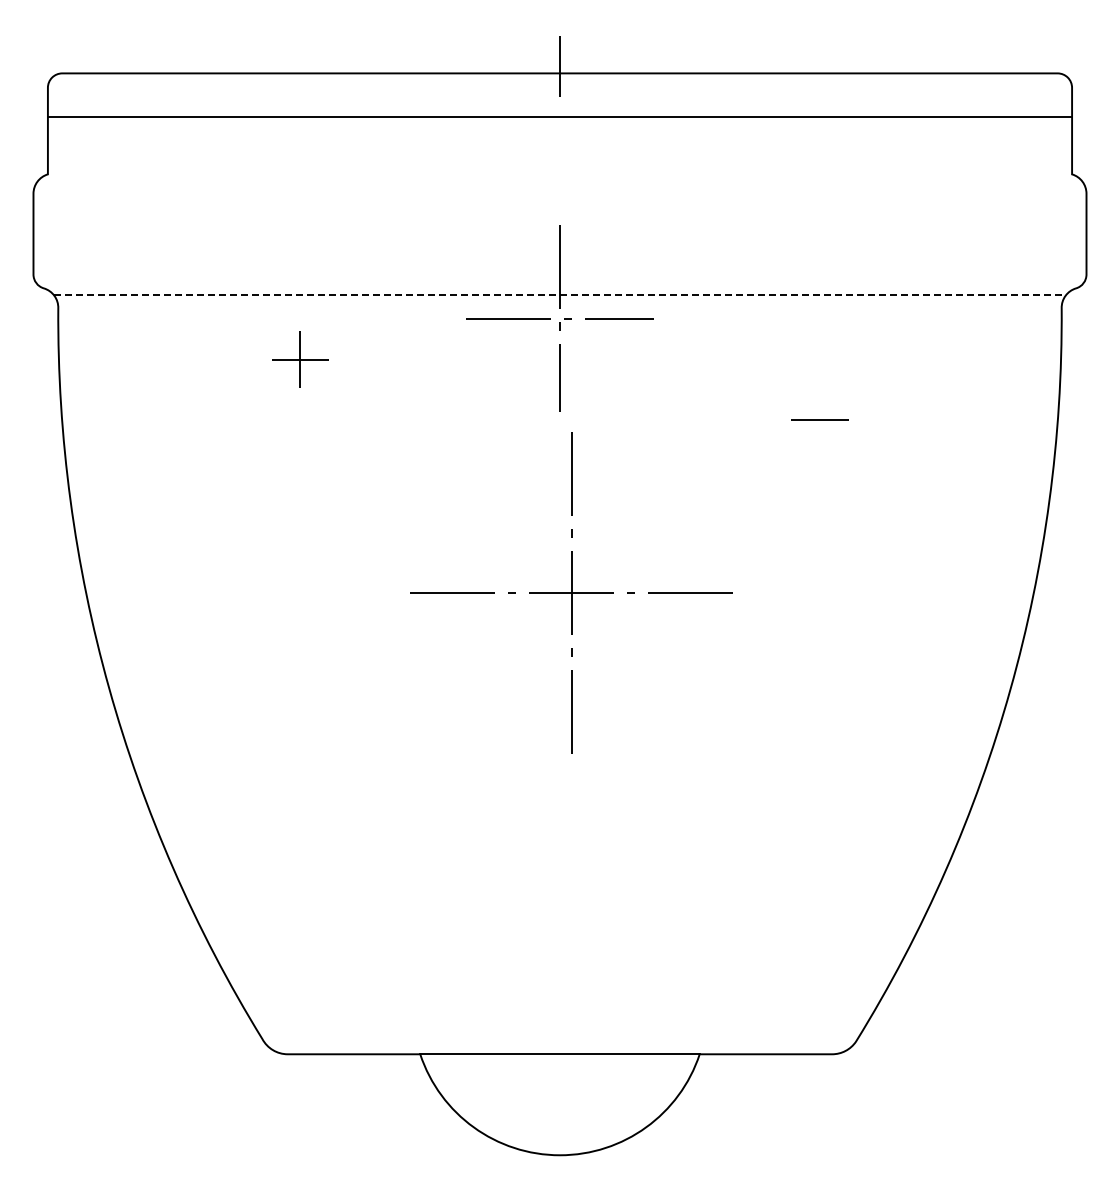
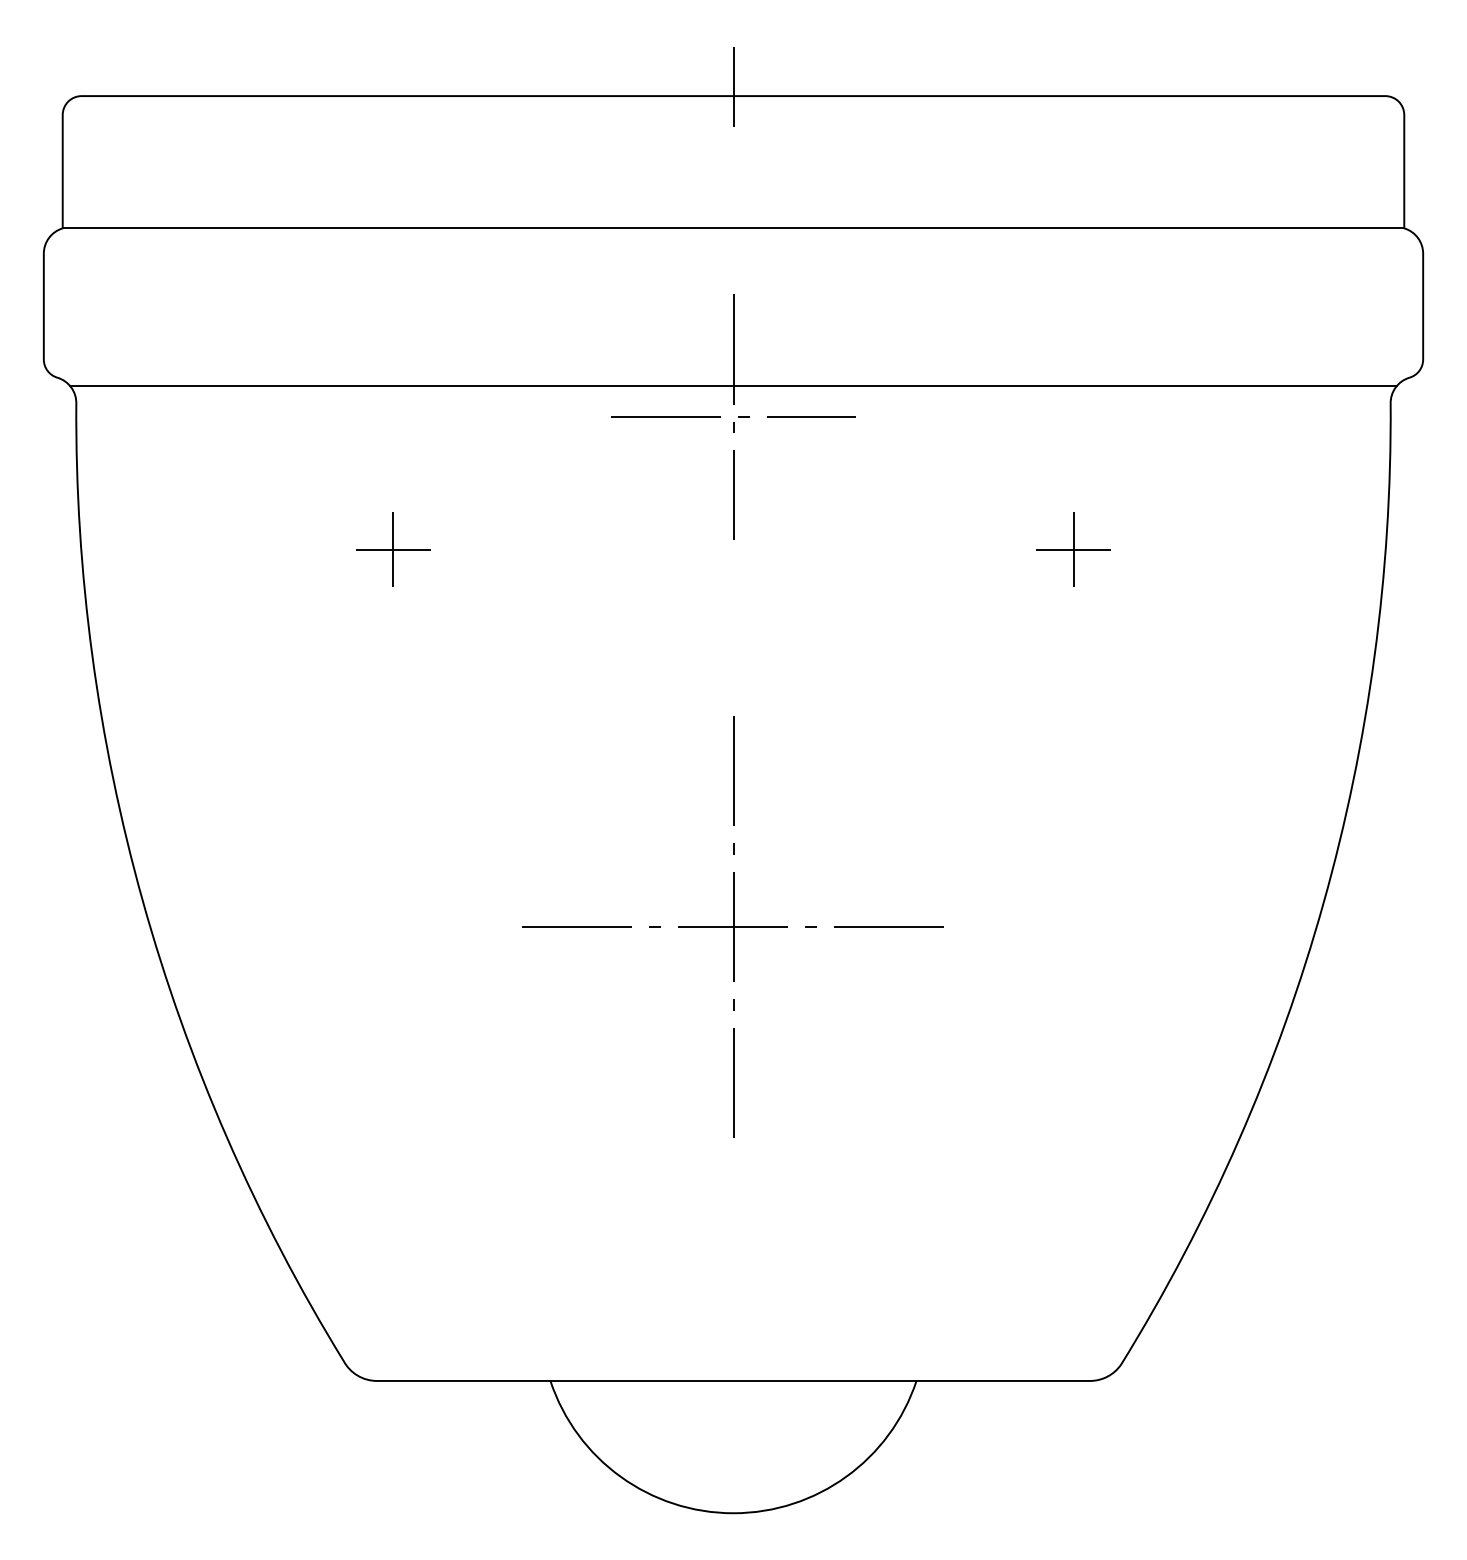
line: (559, 117) -> (732, 228), moved
line: (560, 294) -> (734, 385), dashed -> solid
part: (300, 359) -> (393, 549), moved
line: (819, 419) -> (1073, 549), added
part: (571, 592) -> (732, 926), moved

